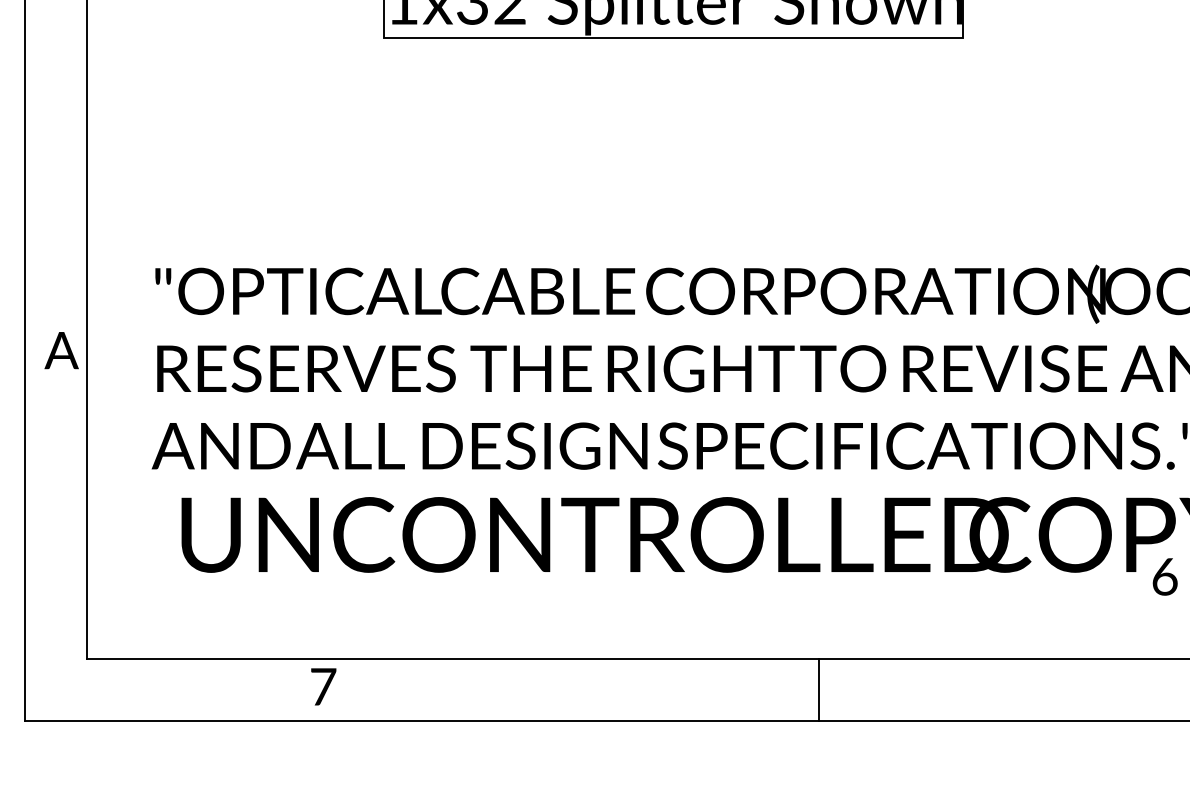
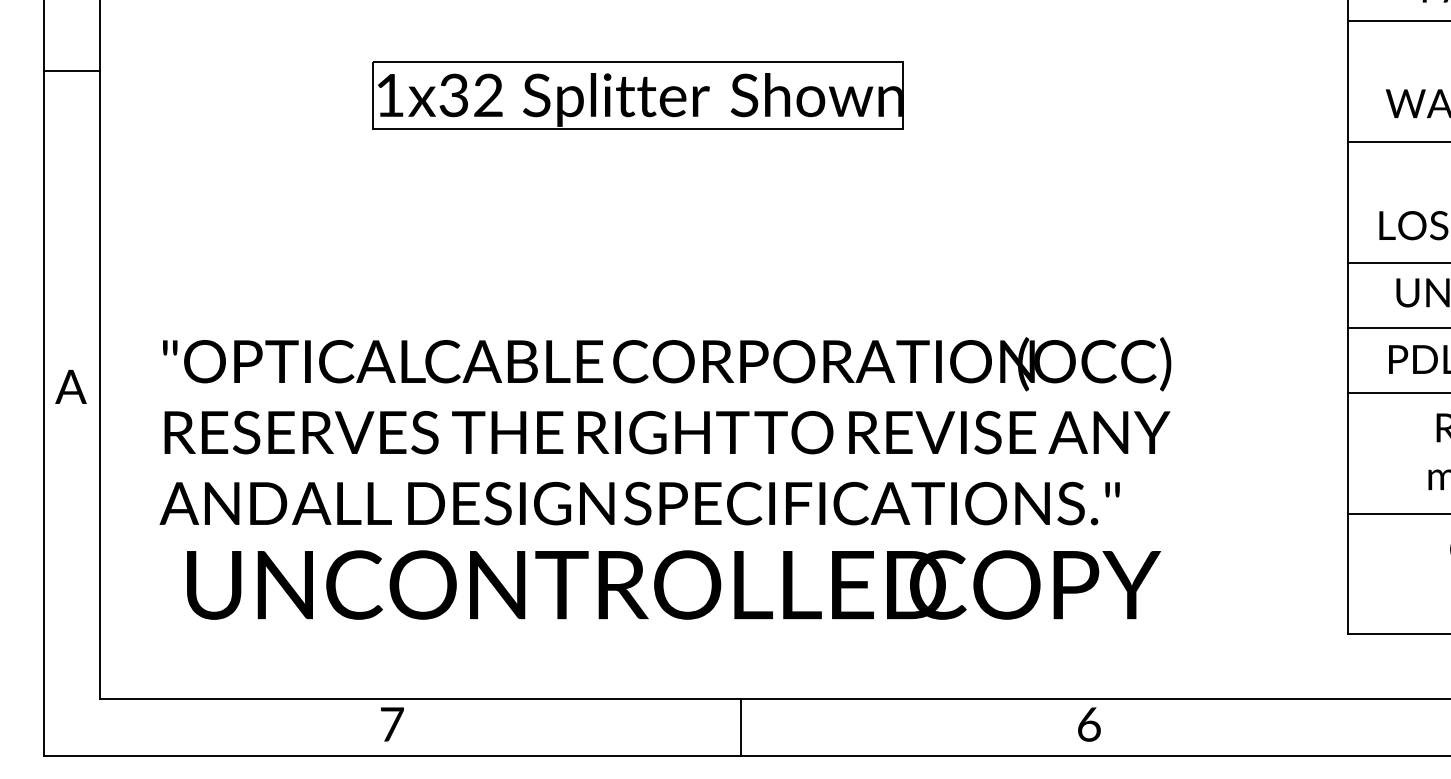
text: (61, 350) -> (70, 386), moved
text: (1165, 576) -> (1089, 724), moved
text: (323, 686) -> (392, 724), moved
line: (818, 689) -> (740, 726), moved

